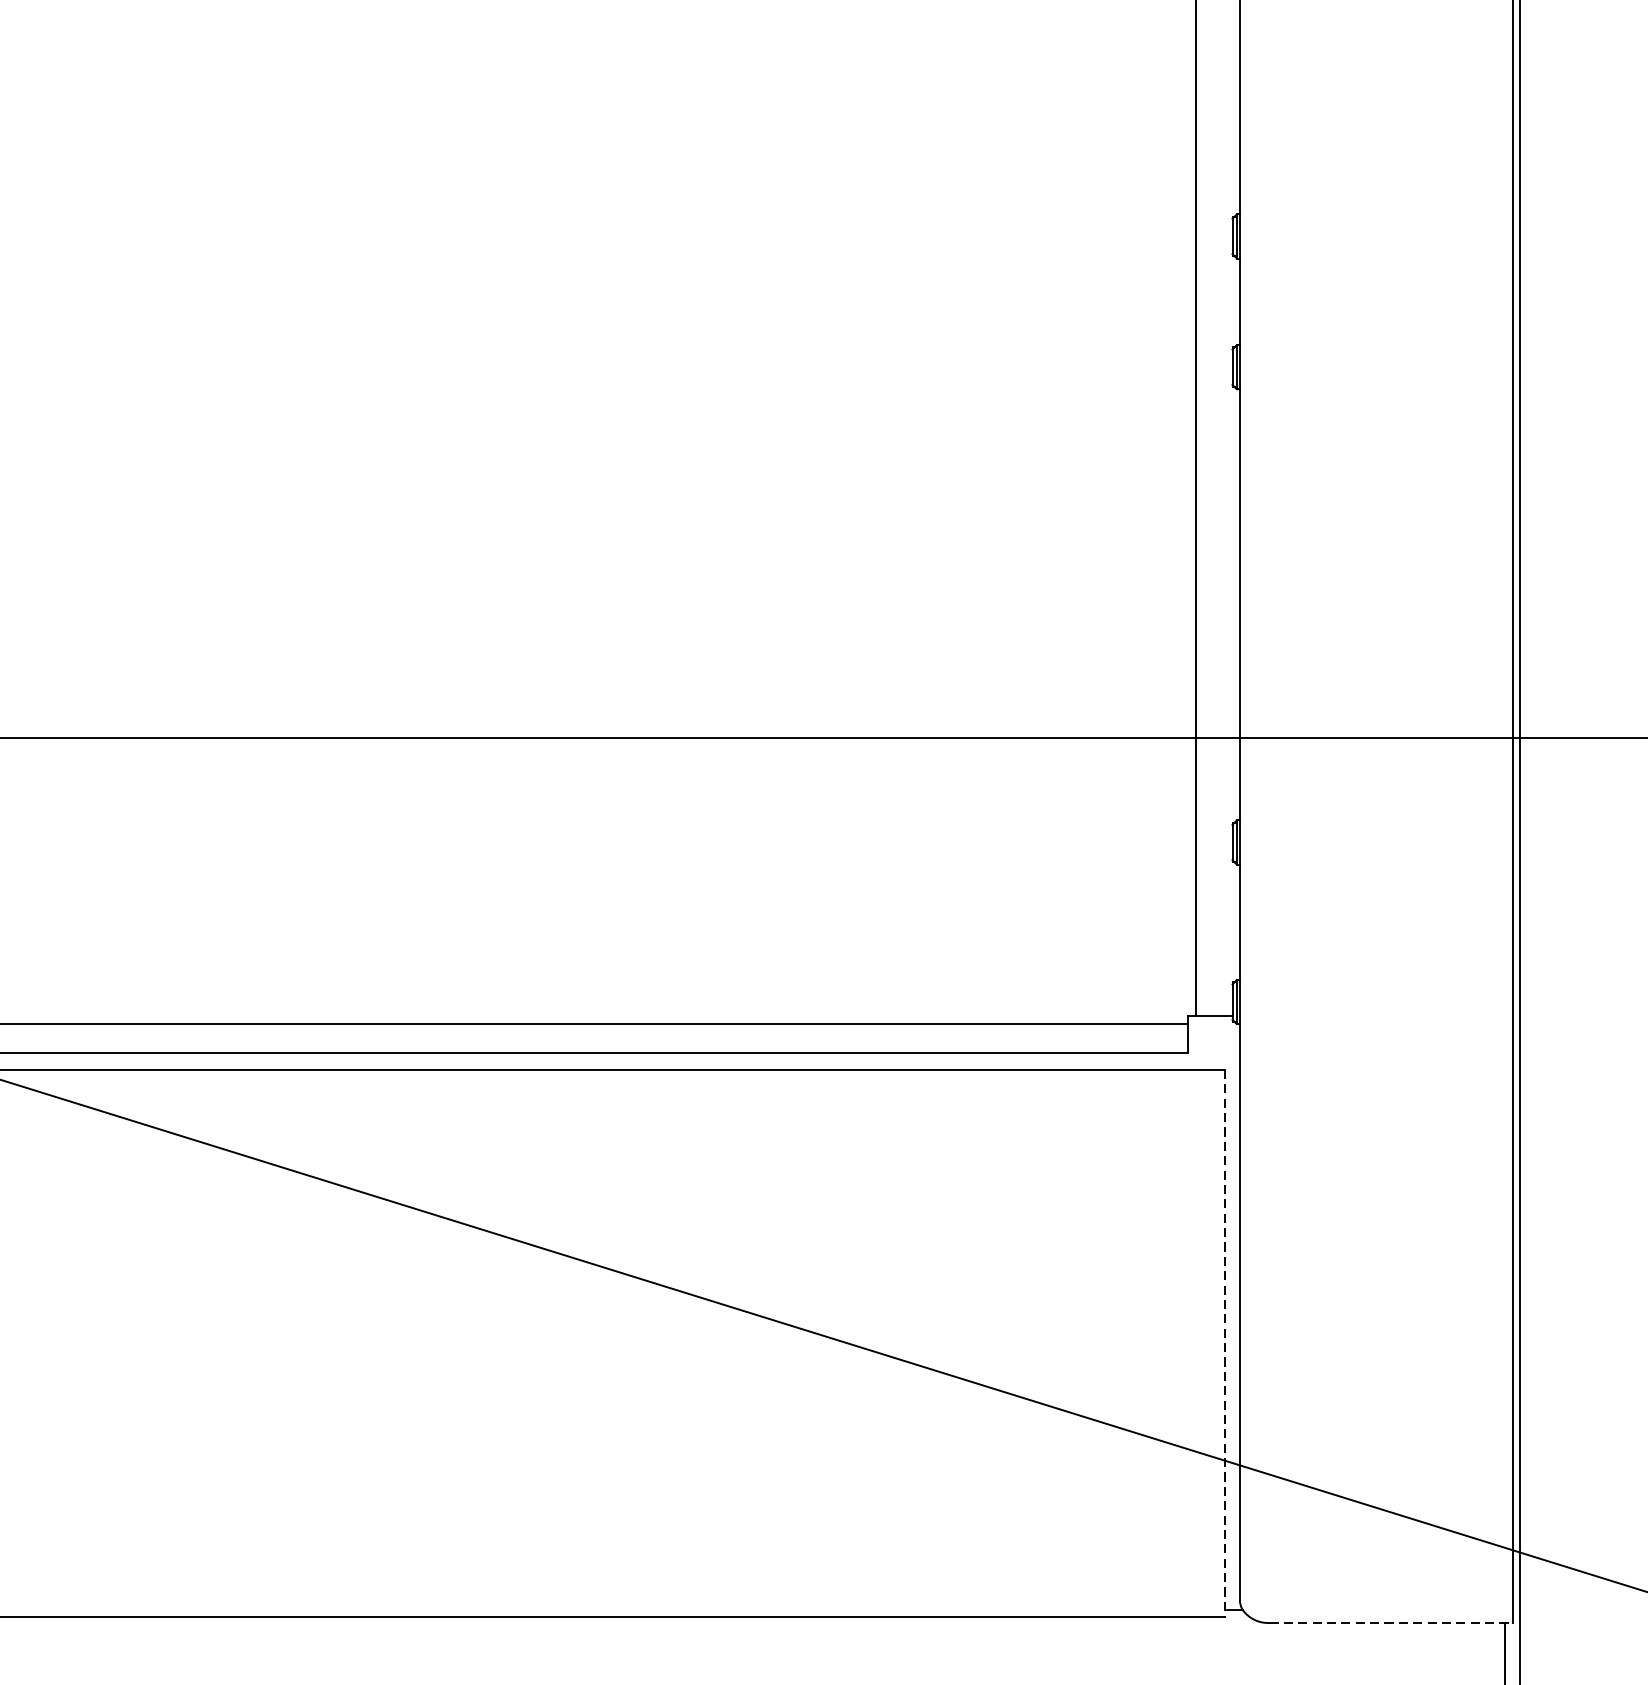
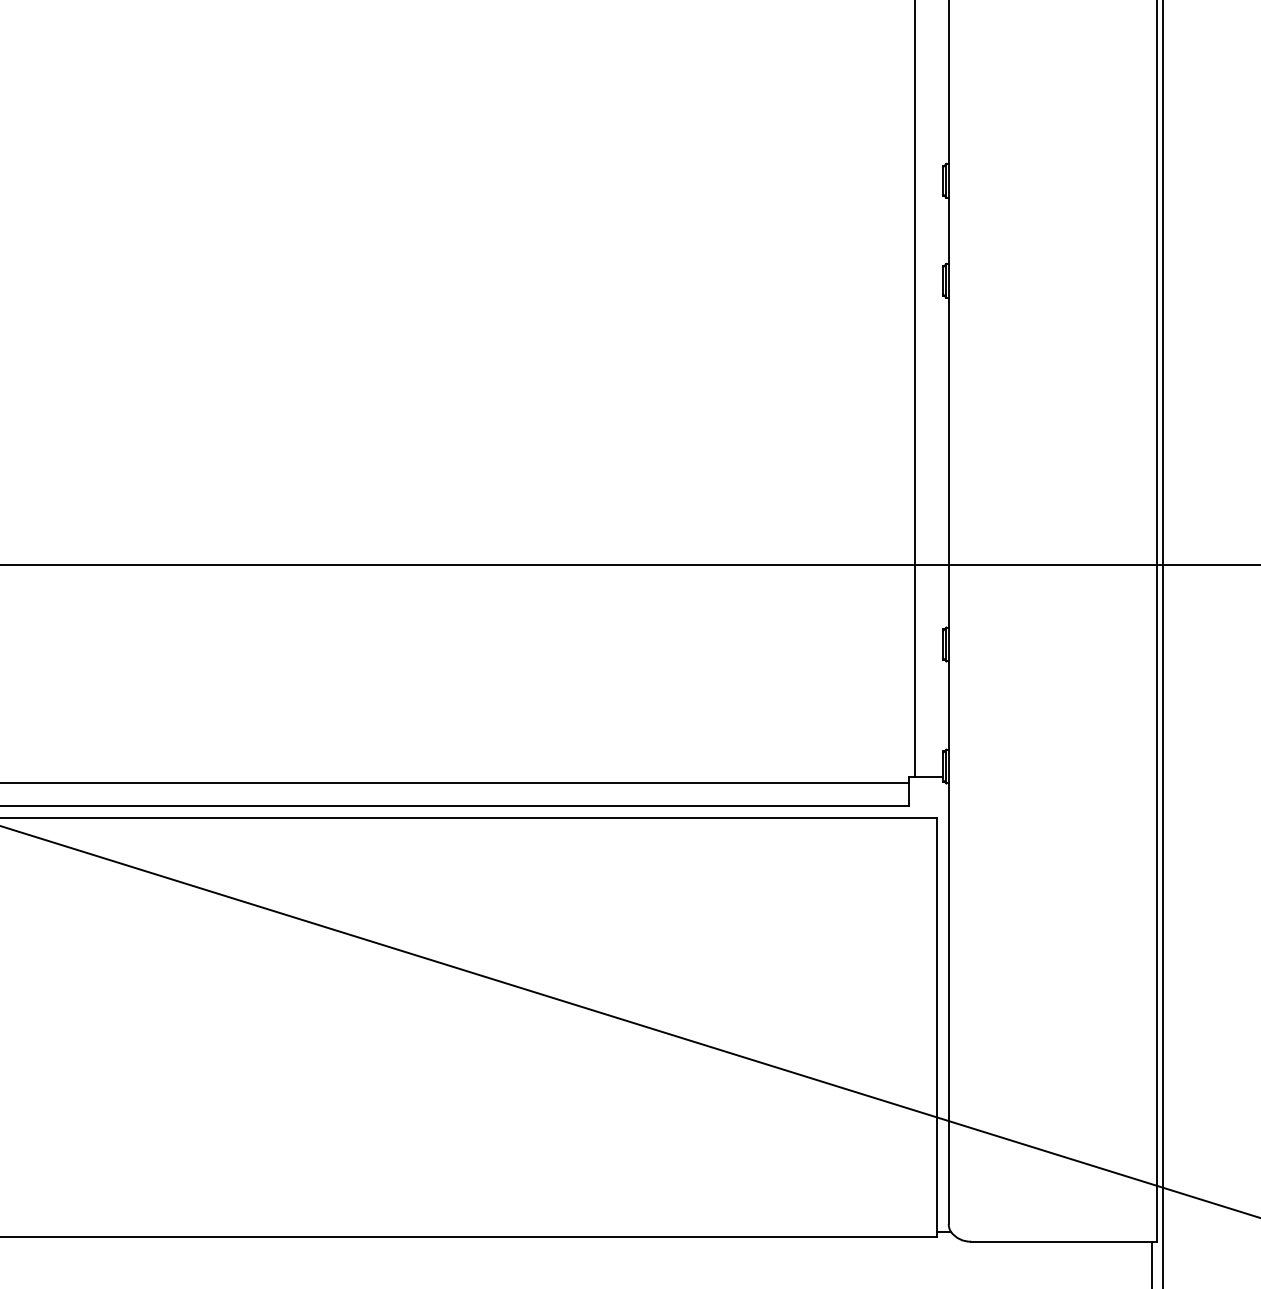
line: (1225, 1344) -> (937, 1028), dashed -> solid
line: (1391, 1622) -> (1064, 1241), dashed -> solid

